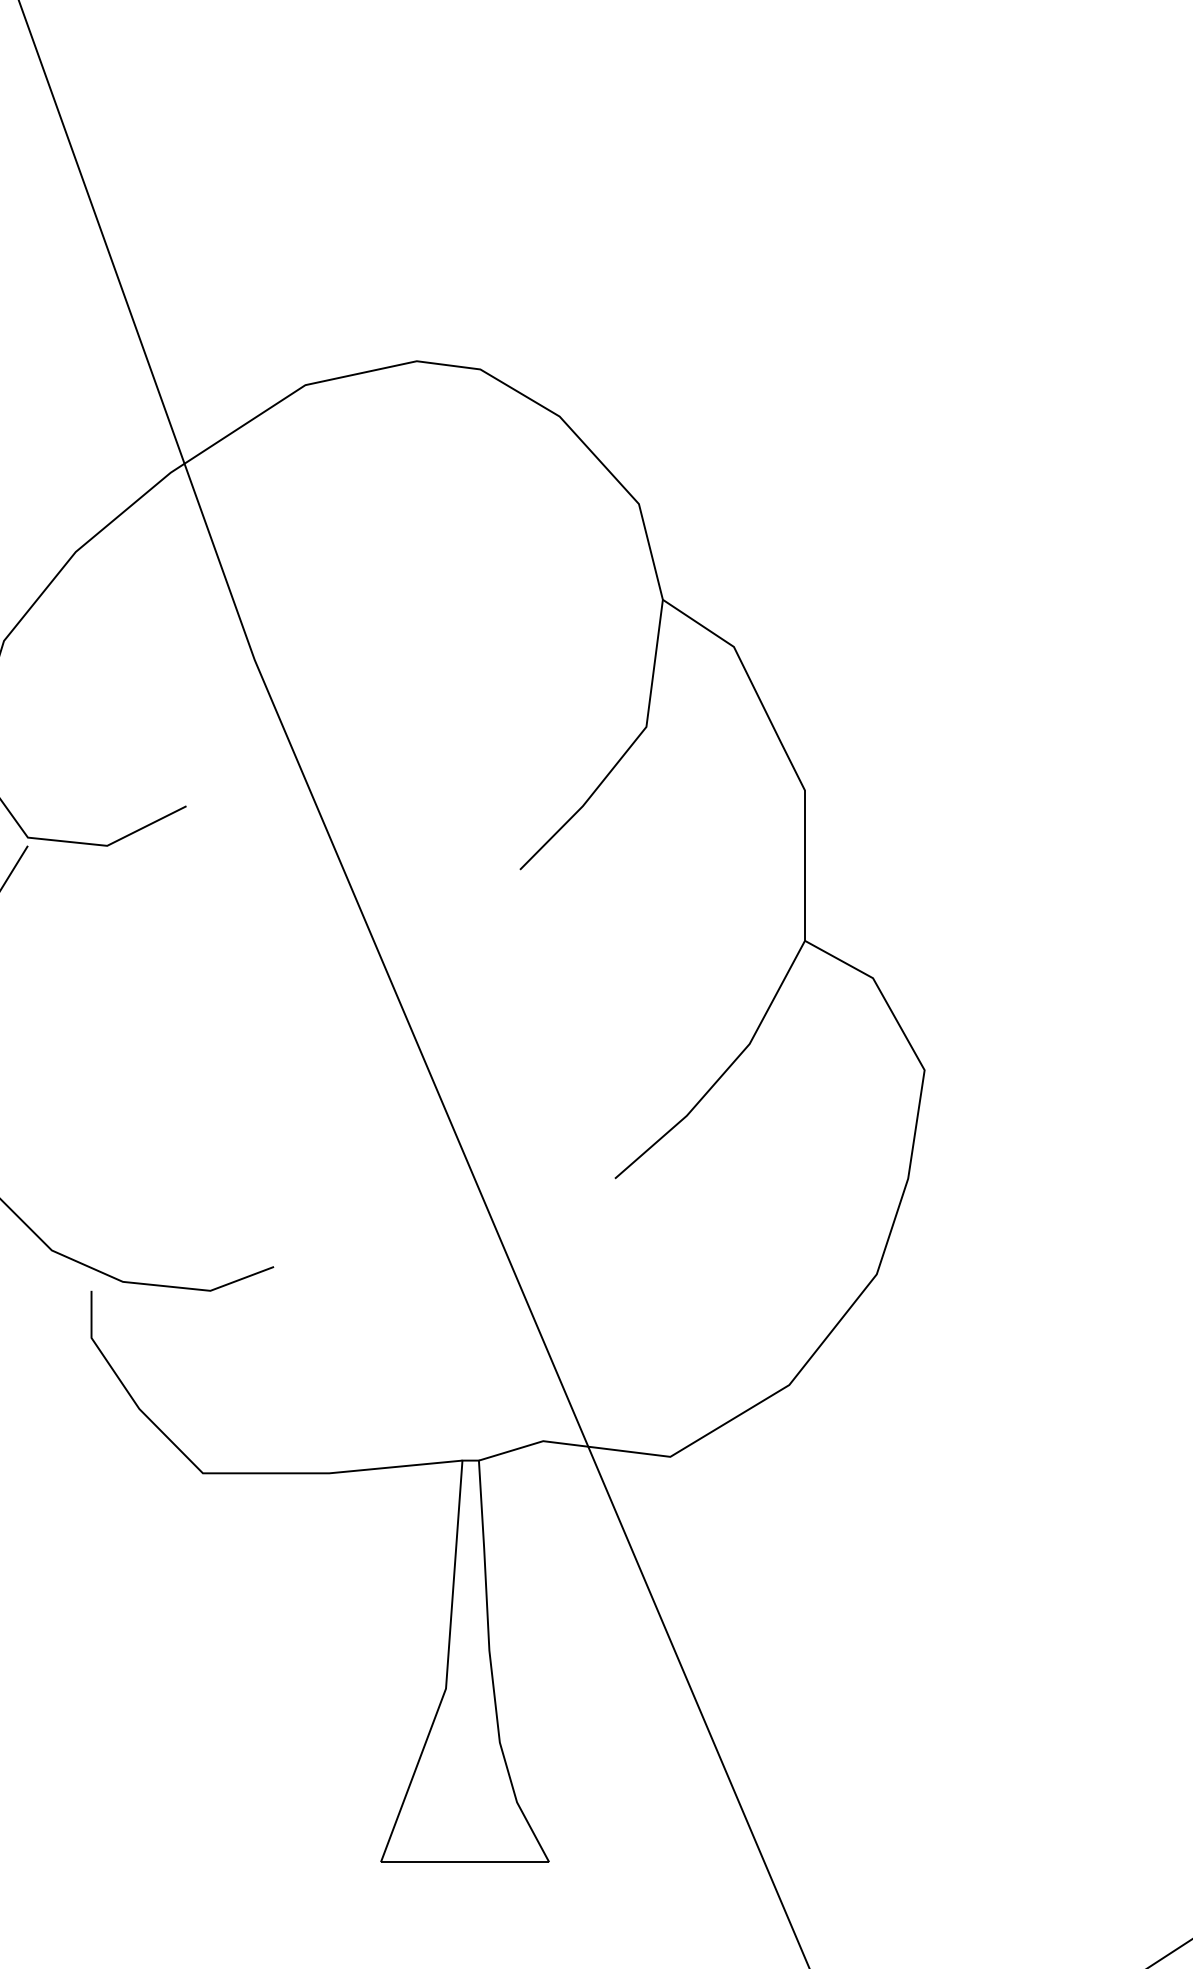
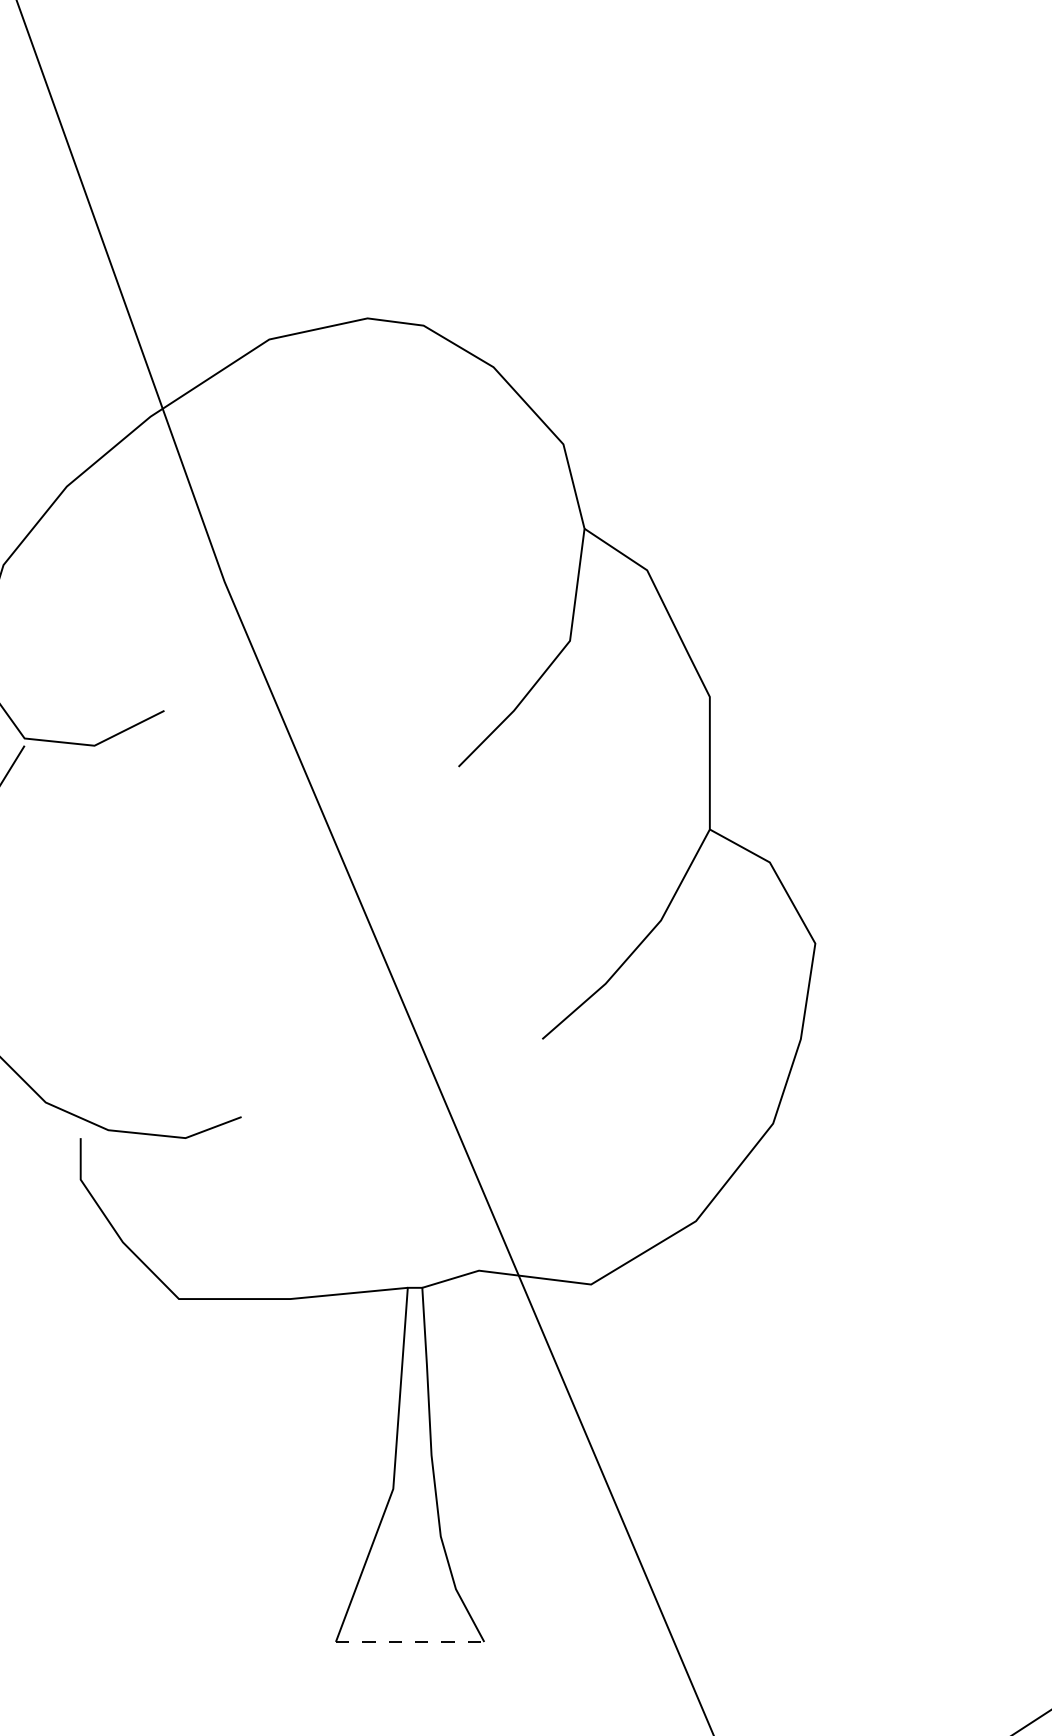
line: (465, 1862) -> (410, 1642), solid -> dashed

